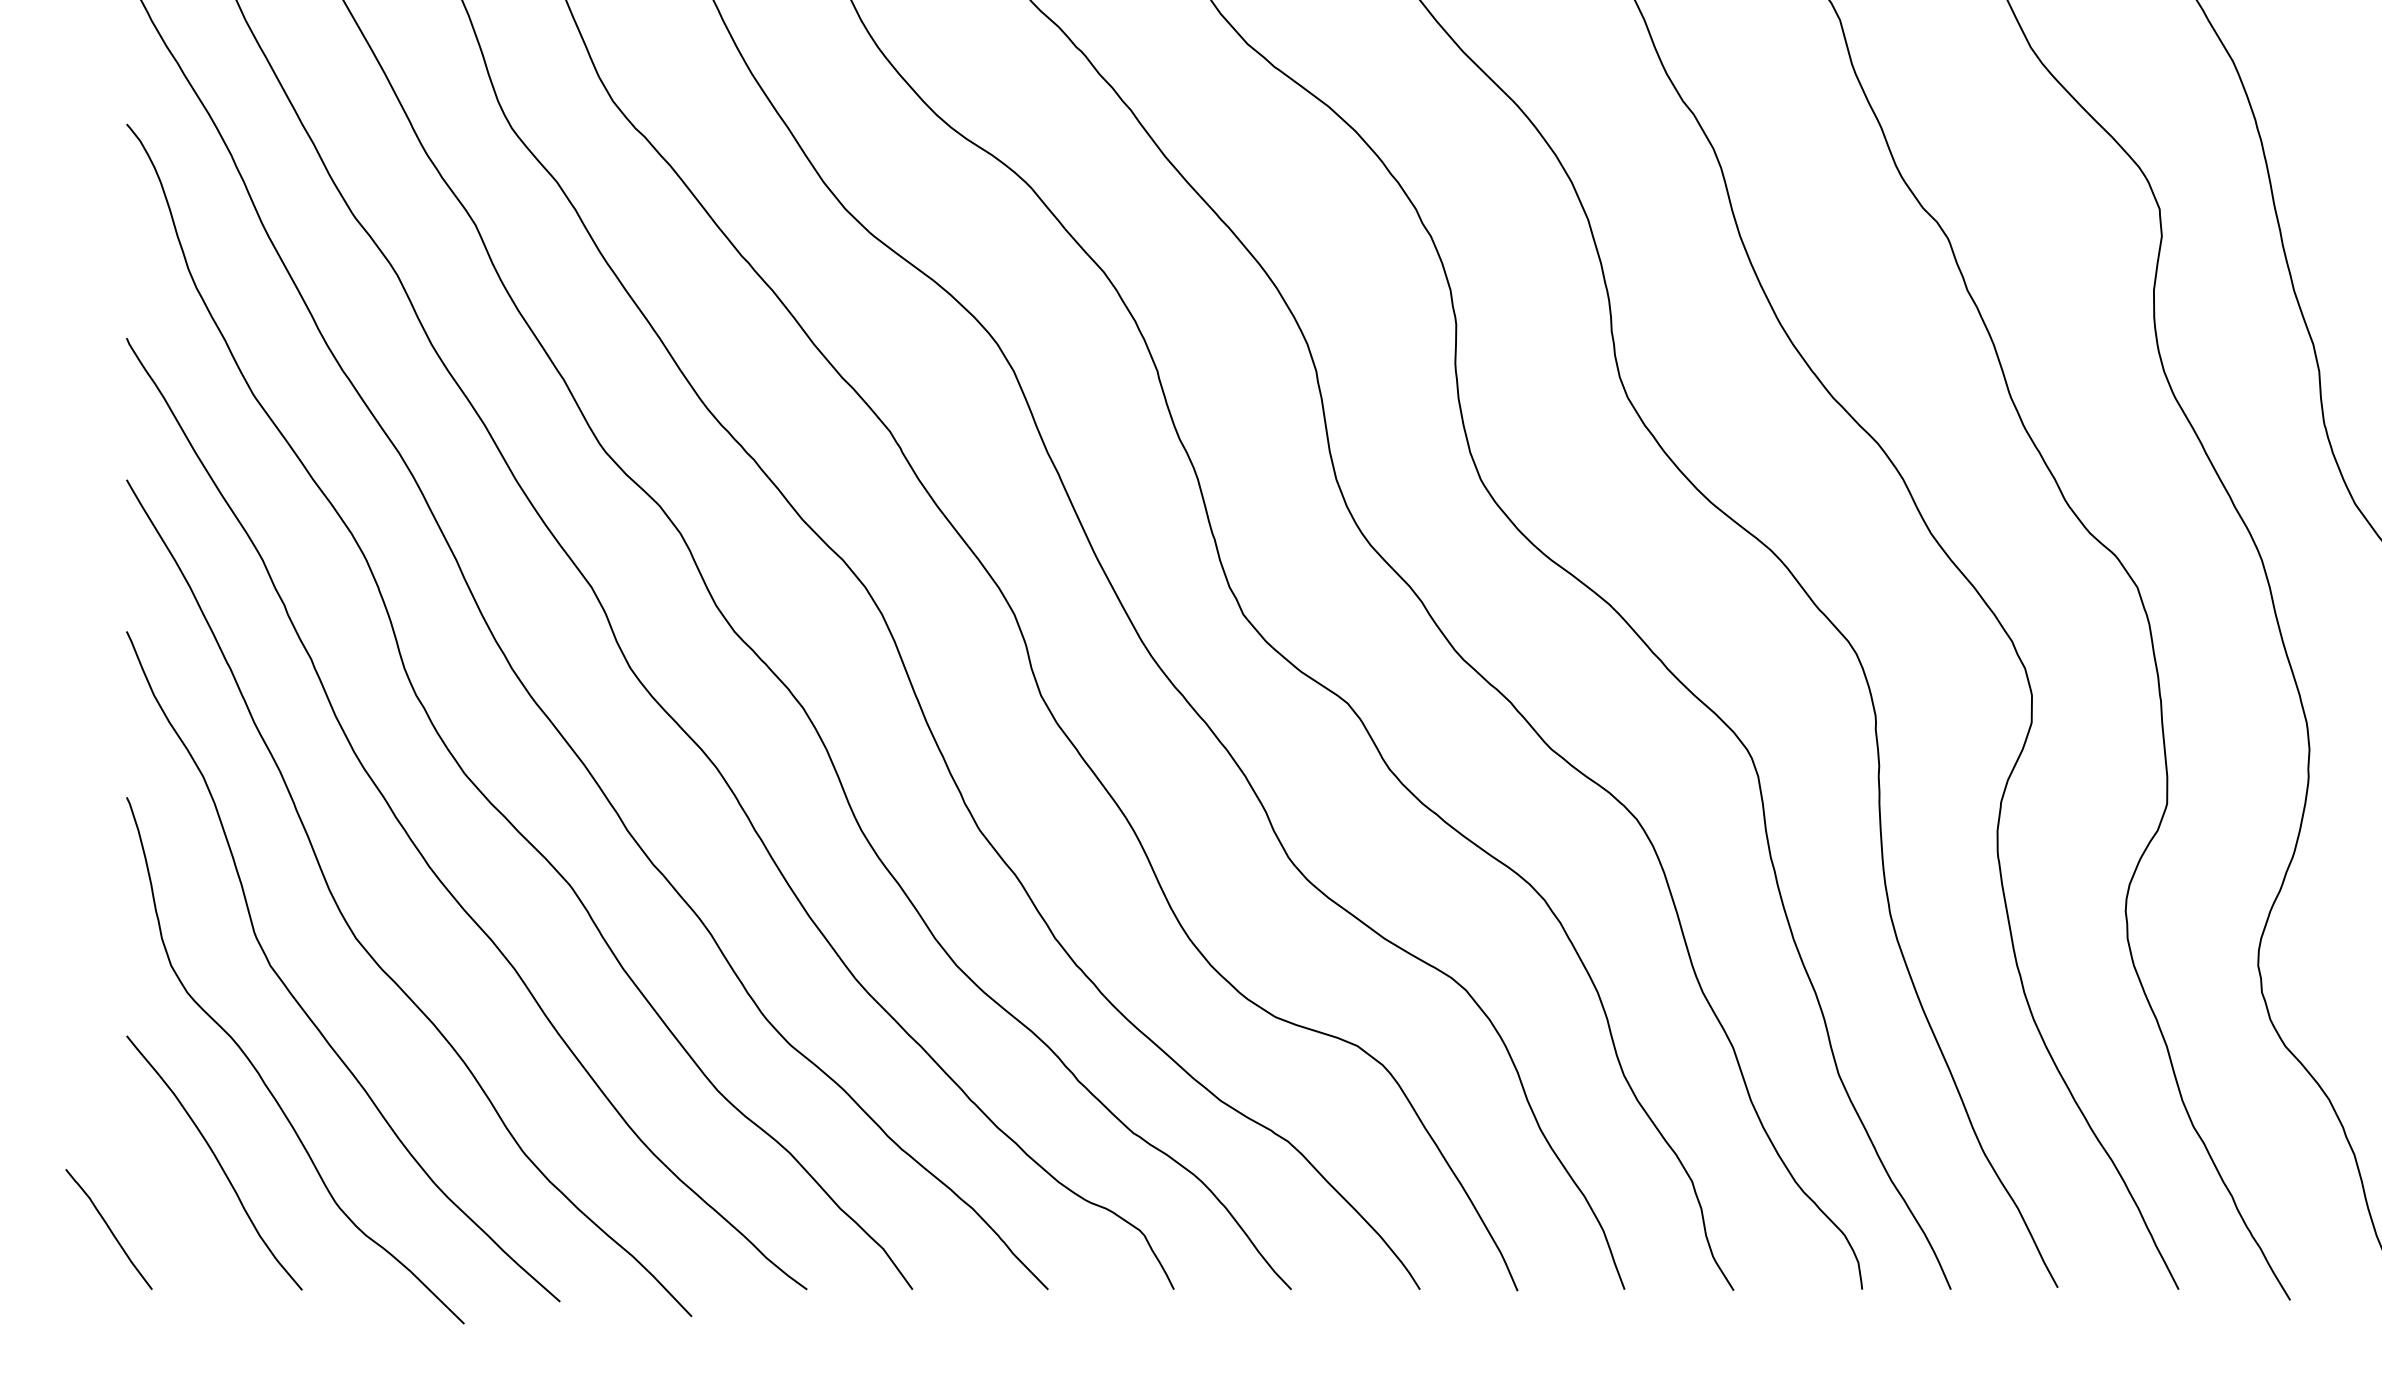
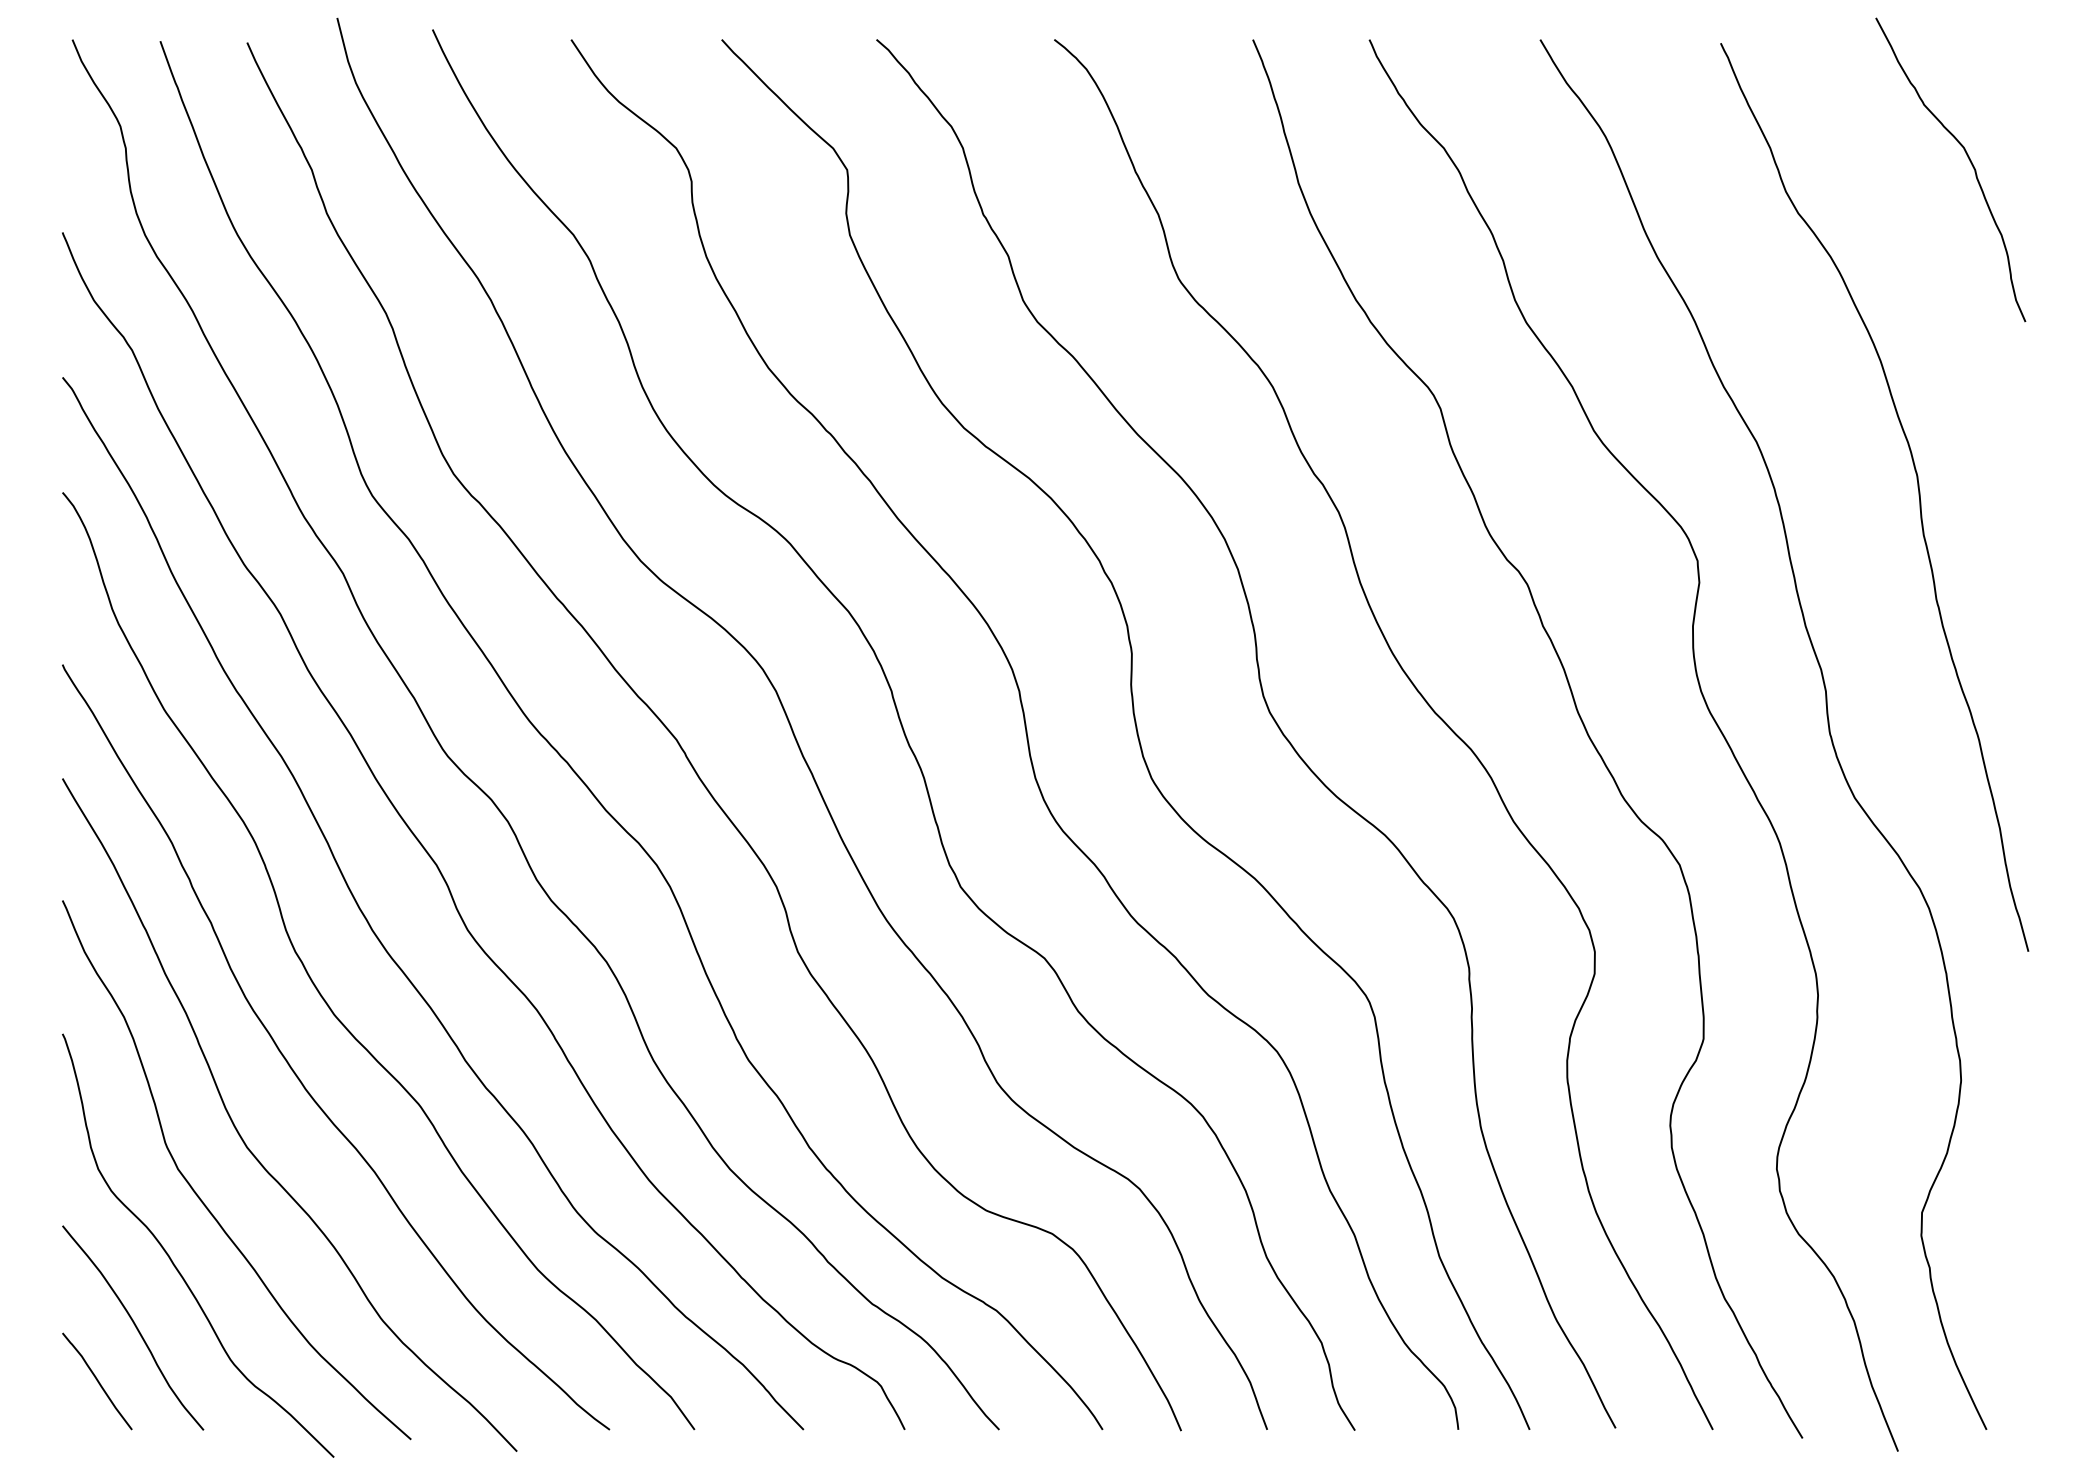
curve: (109, 1229) -> (97, 1381), moved

